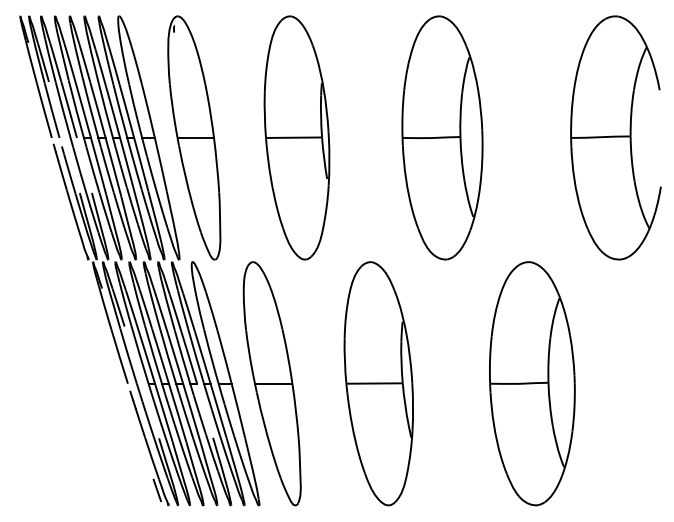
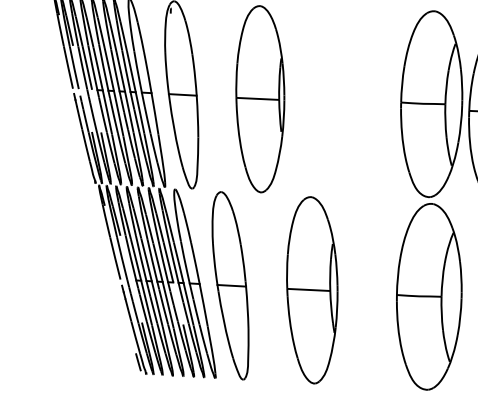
part: (442, 137) -> (431, 103), moved

